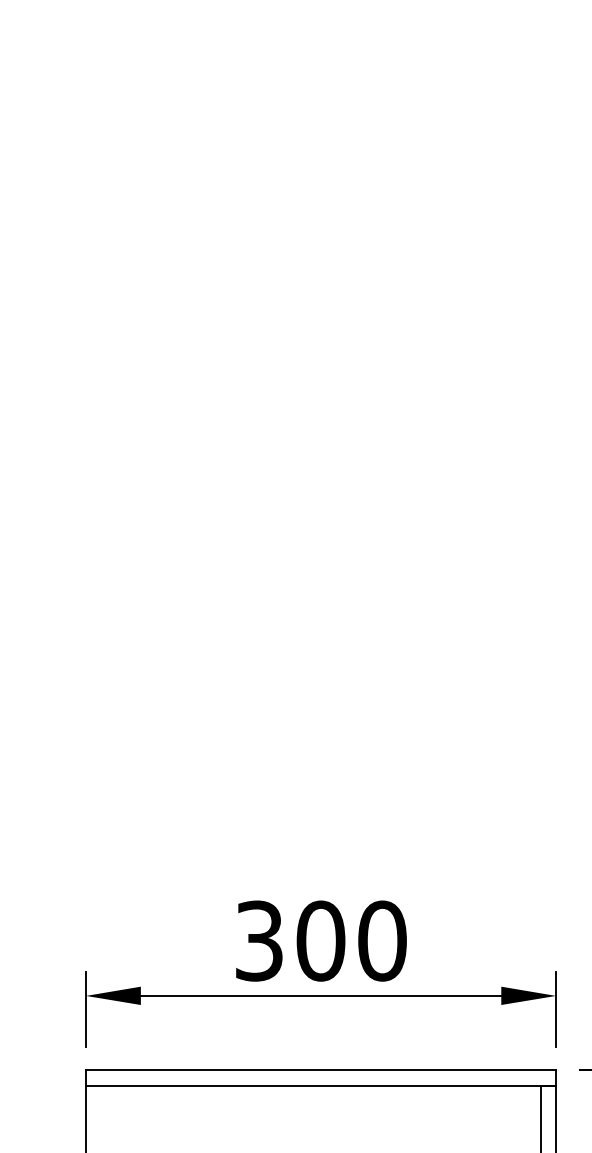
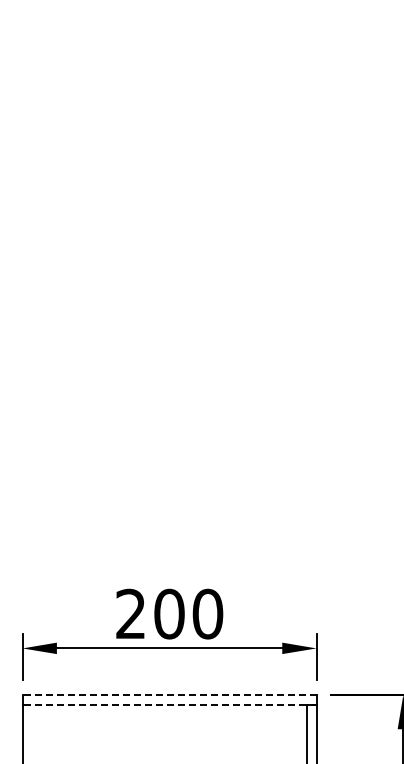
text: (258, 941) -> (130, 614), 300 -> 200
line: (320, 1069) -> (169, 694), solid -> dashed
line: (320, 1085) -> (169, 704), solid -> dashed

